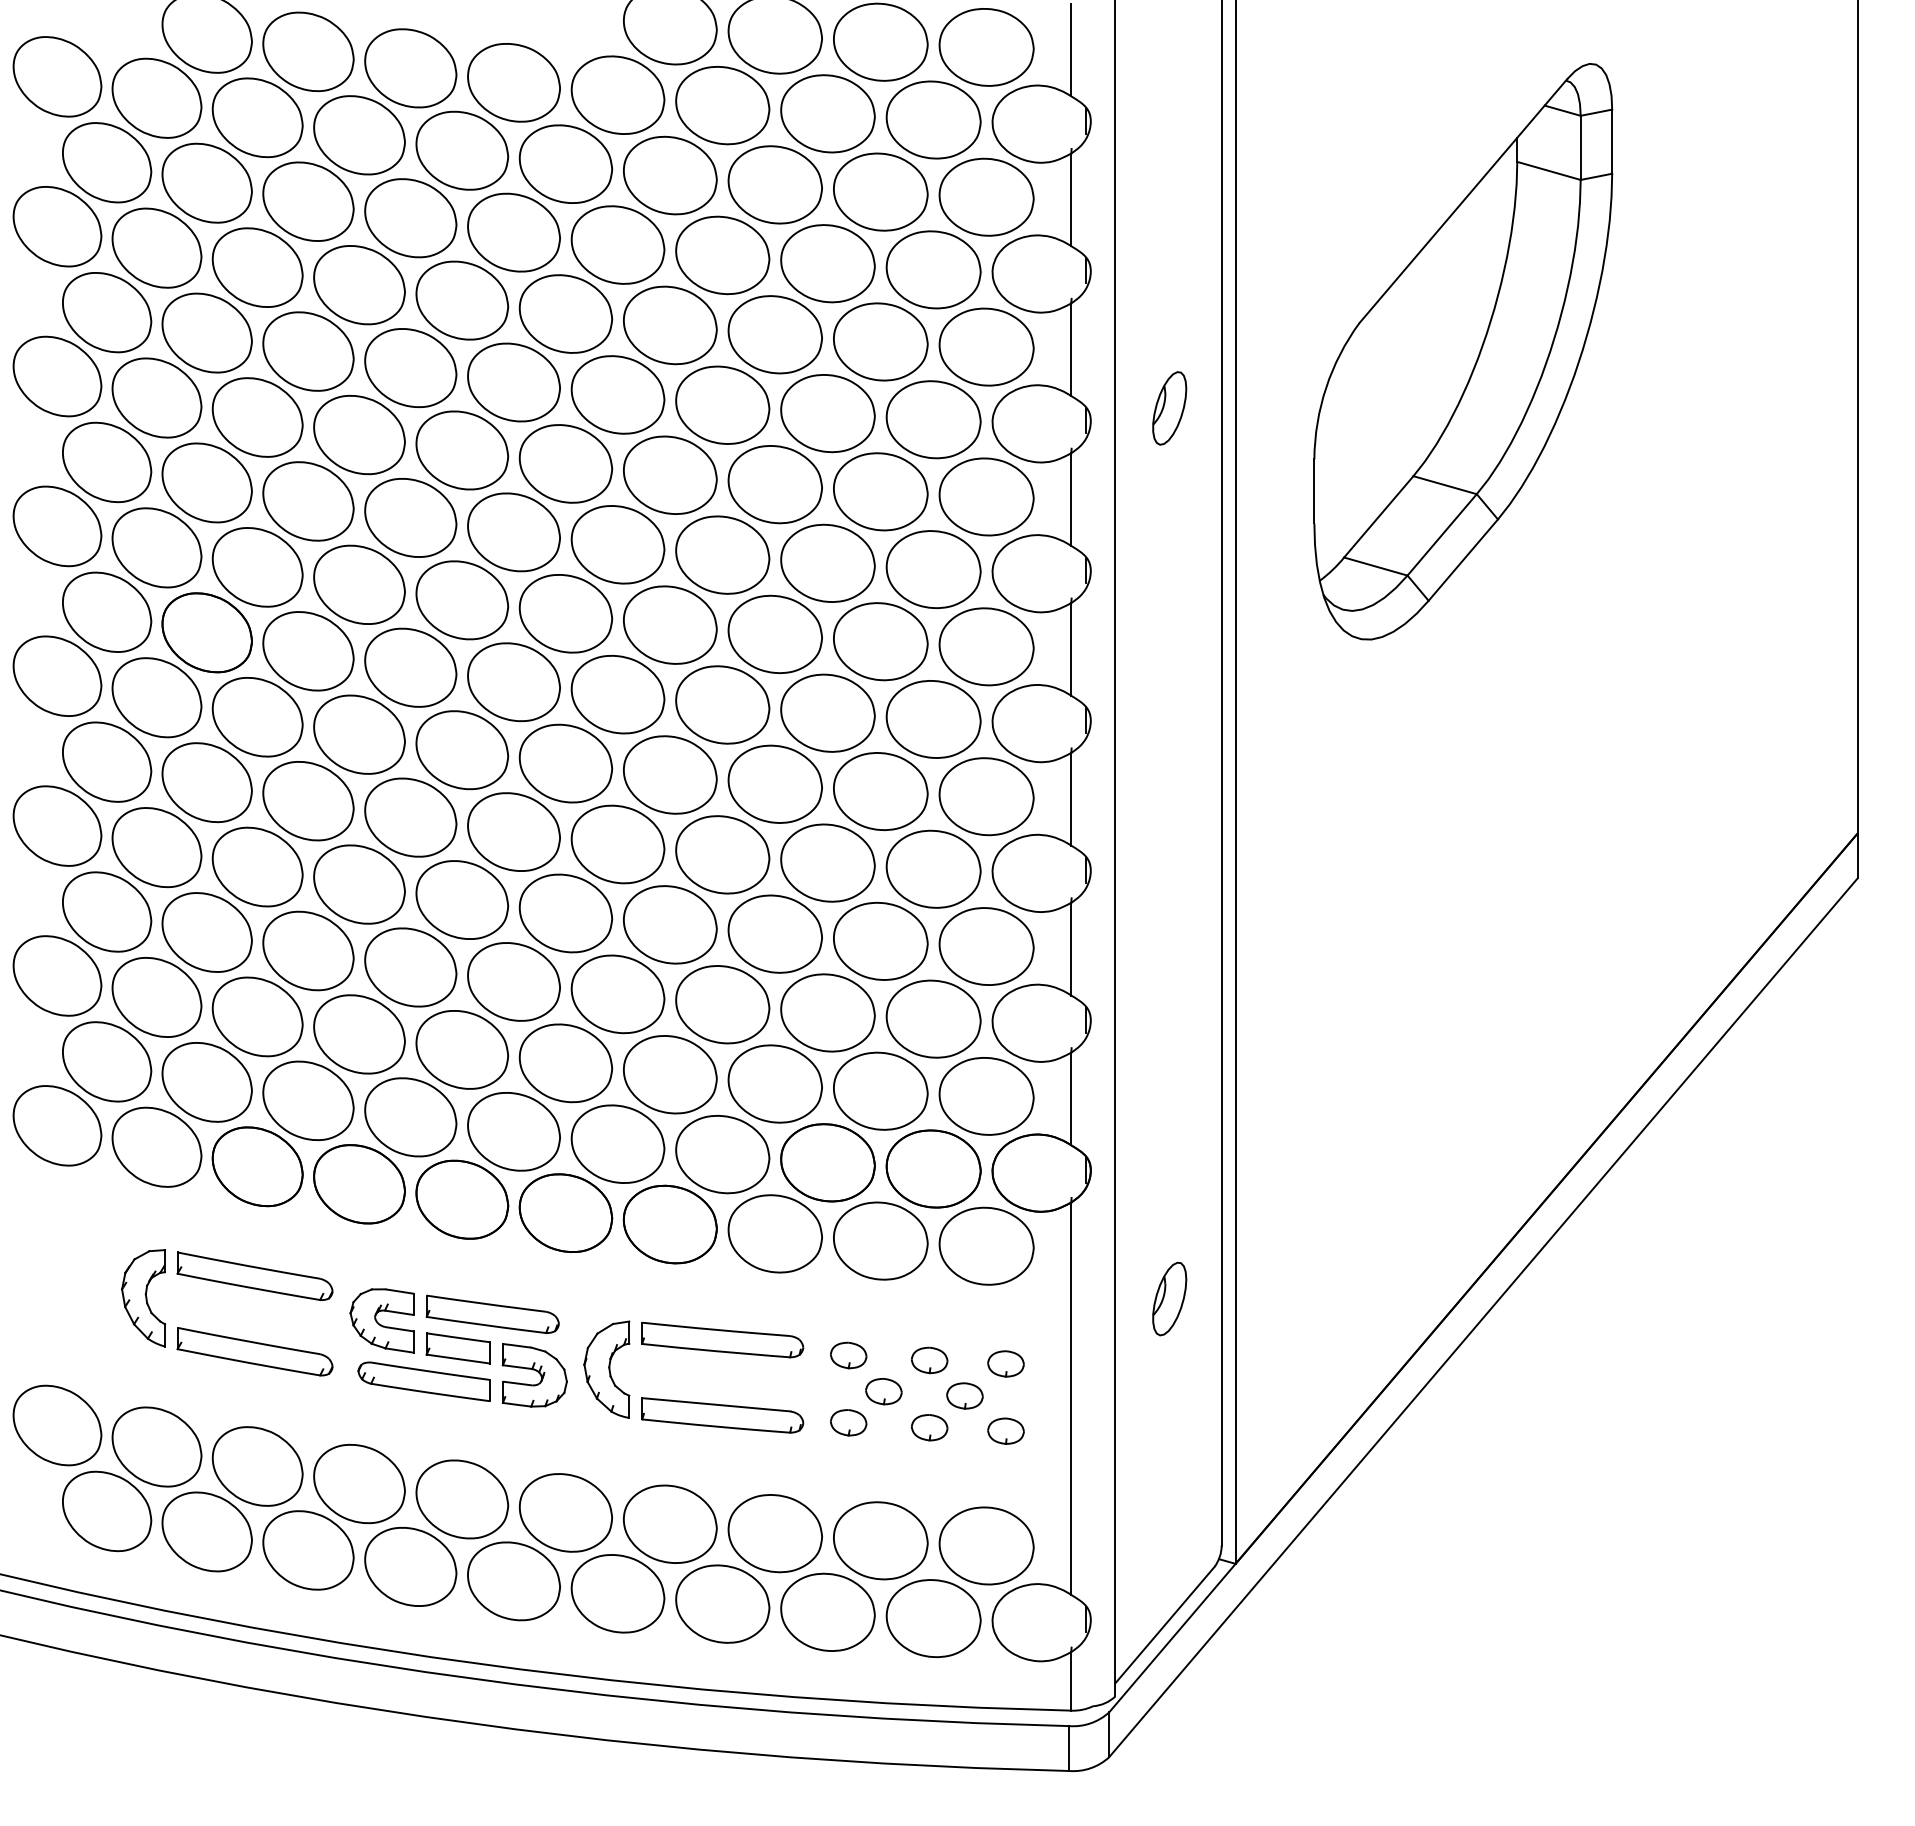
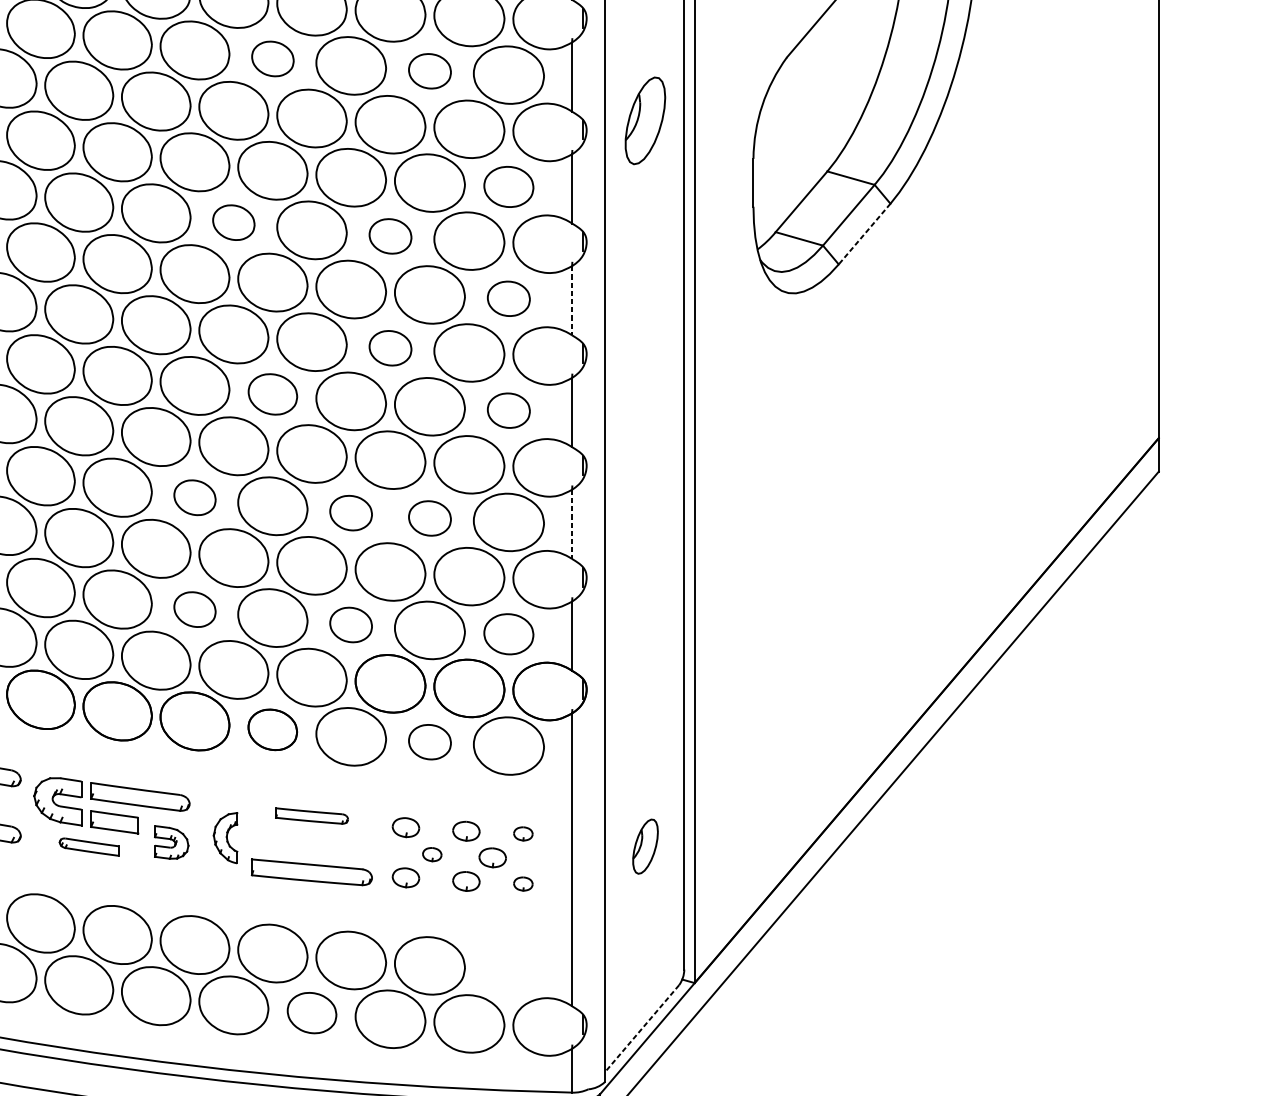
part: (670, 325) -> (273, 59), size x0.6
part: (880, 341) -> (429, 70), size x0.6
part: (1169, 408) -> (645, 120), size x1.6
part: (986, 496) -> (508, 186), size x0.7
part: (617, 544) -> (233, 222), size x0.6
line: (1462, 560) -> (864, 234), solid -> dashed
part: (827, 562) -> (390, 235), size x0.6
part: (986, 646) -> (508, 298), size x0.6
line: (1071, 649) -> (572, 300), solid -> dashed
part: (827, 712) -> (390, 347), size x0.6
part: (670, 774) -> (273, 394), size x0.7
part: (986, 796) -> (508, 410), size x0.6
part: (565, 913) -> (194, 497), size x0.6
part: (774, 933) -> (350, 512), size x0.6
part: (880, 940) -> (429, 517), size x0.6
line: (1071, 949) -> (572, 524), solid -> dashed
part: (565, 1063) -> (194, 609), size x0.6
part: (774, 1083) -> (350, 624), size x0.6
part: (986, 1096) -> (508, 634), size x0.7
part: (669, 1224) -> (272, 729), size x0.7
part: (880, 1240) -> (429, 741), size x0.6
part: (1169, 1298) -> (645, 846), moved
part: (722, 1339) -> (311, 815), size x0.6
part: (1005, 1363) -> (523, 833), size x0.7
part: (606, 1369) -> (225, 838), size x0.7
part: (534, 1375) -> (171, 842), size x0.7
part: (423, 1381) -> (88, 847), size x0.6
part: (883, 1391) -> (431, 854), size x0.7
part: (1005, 1430) -> (523, 883), size x0.7
part: (986, 1545) -> (508, 969), removed
part: (722, 1603) -> (311, 1012), size x0.7
line: (1165, 1625) -> (642, 1029), solid -> dashed

